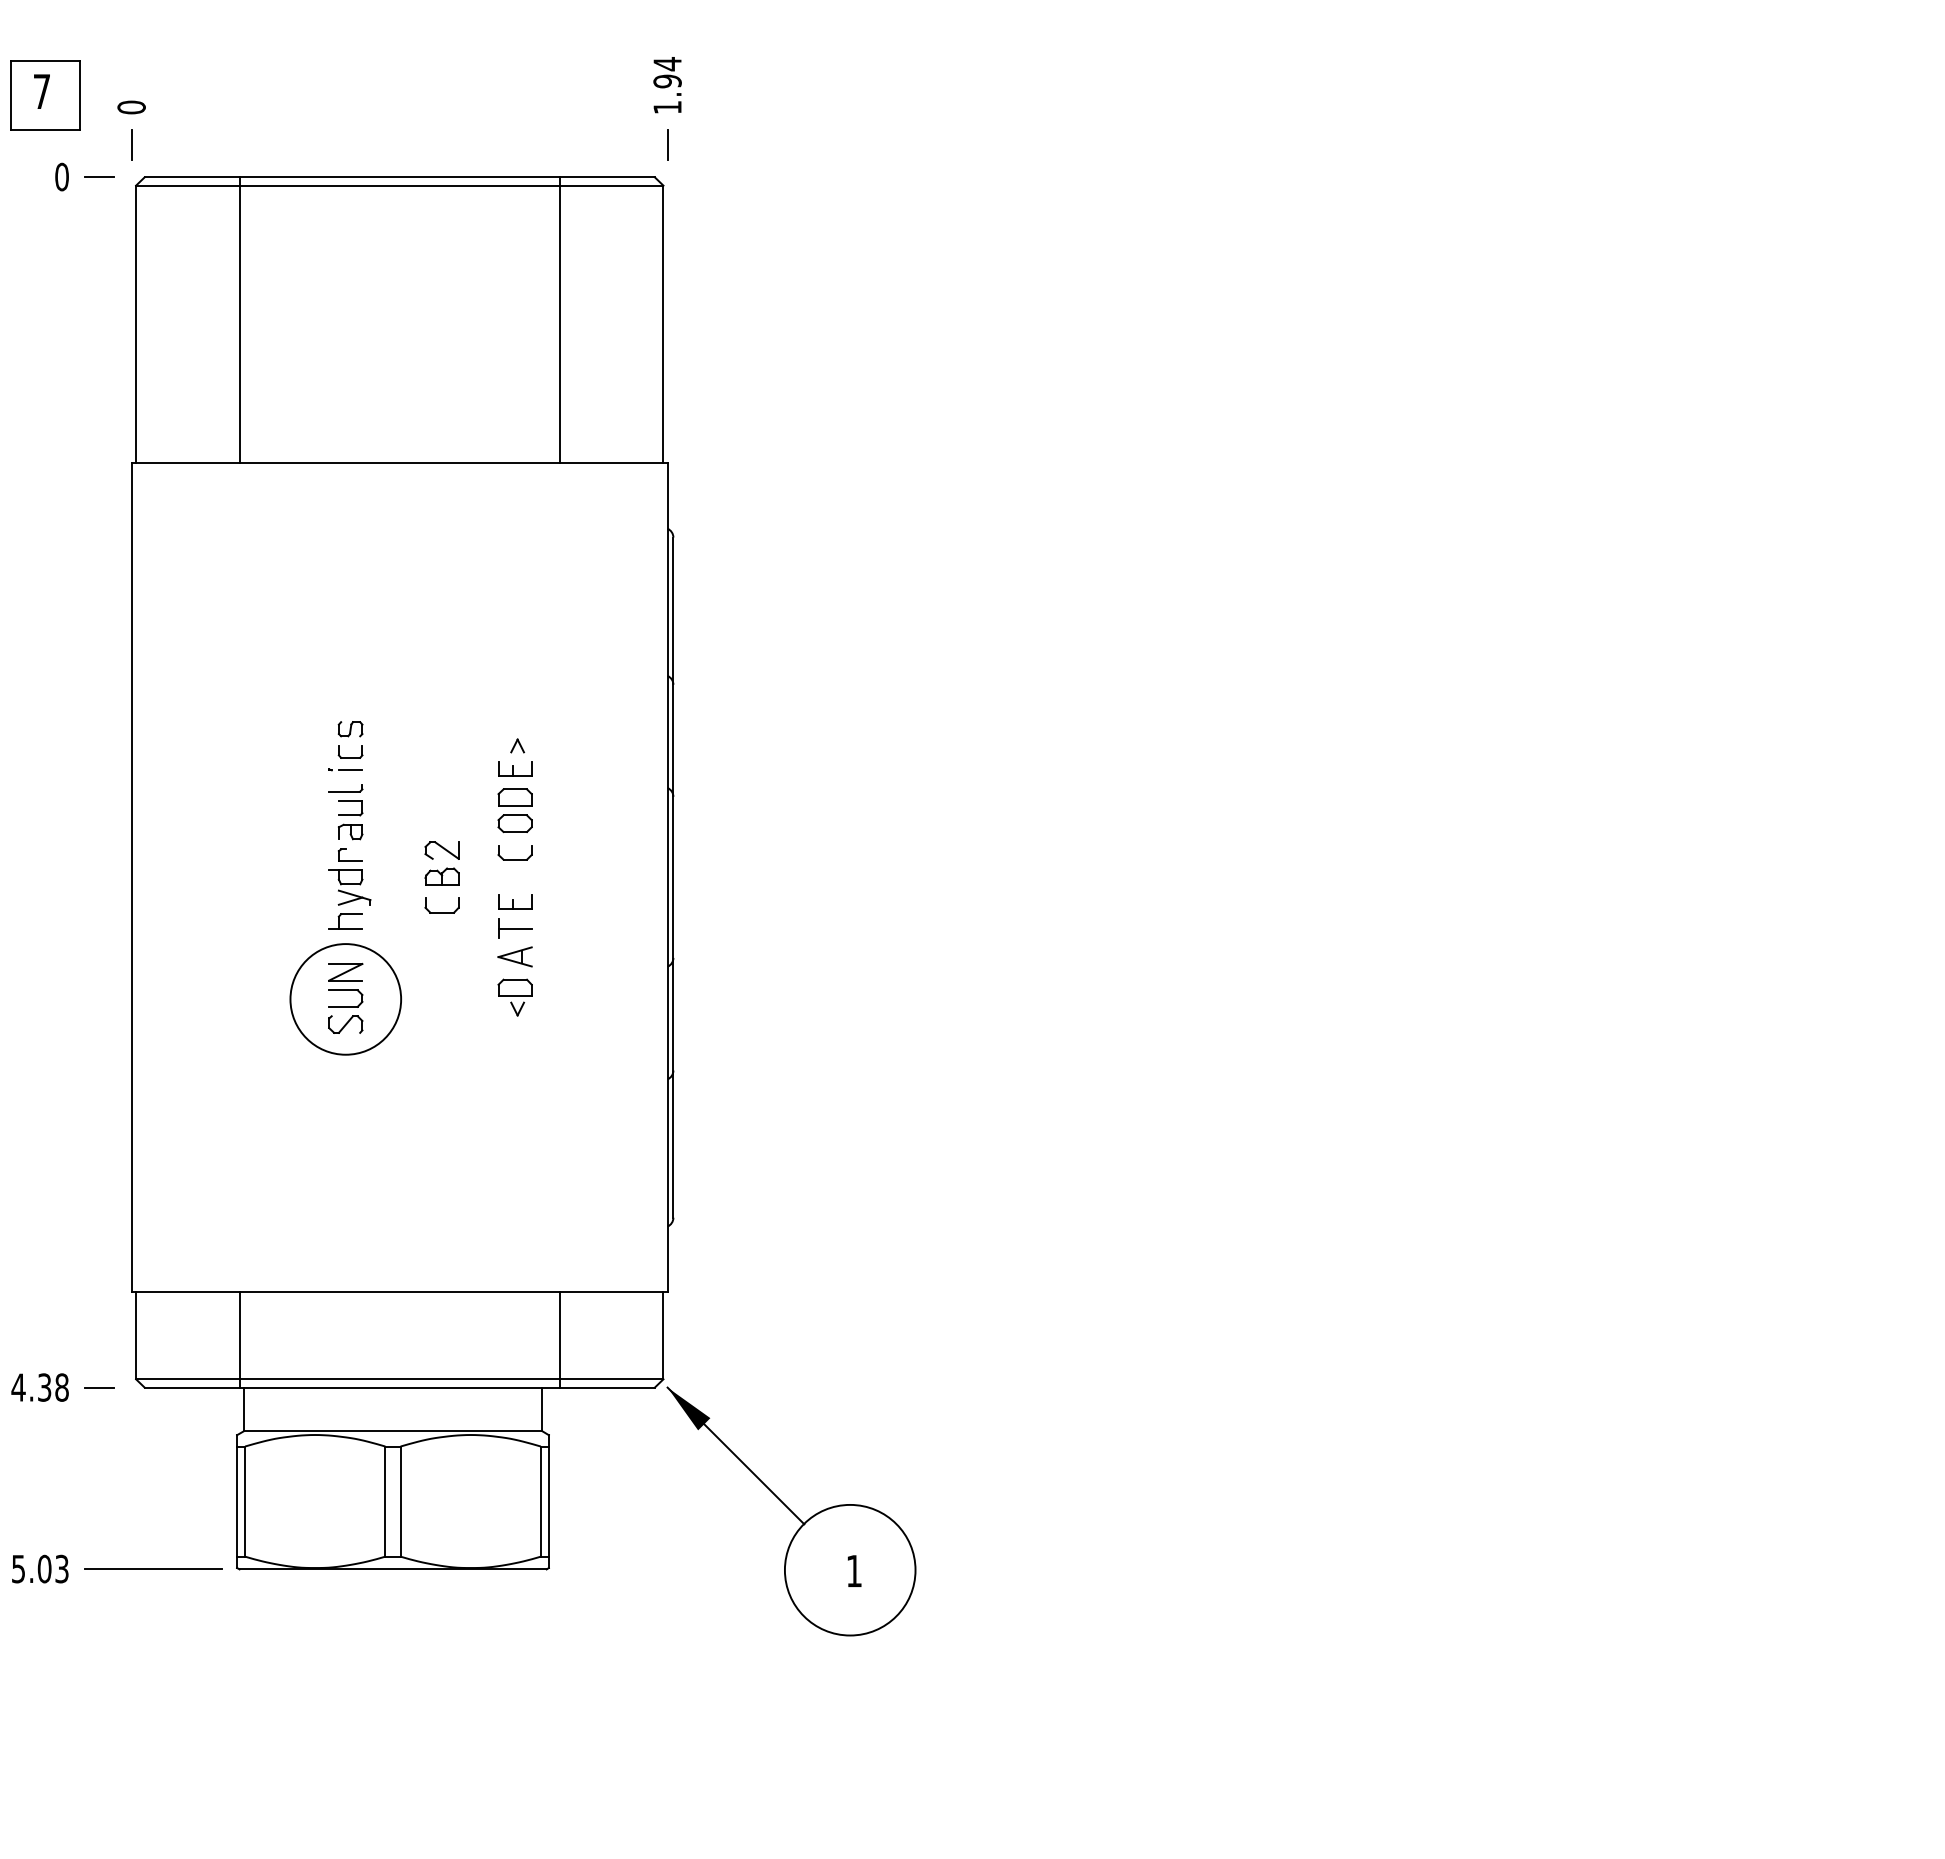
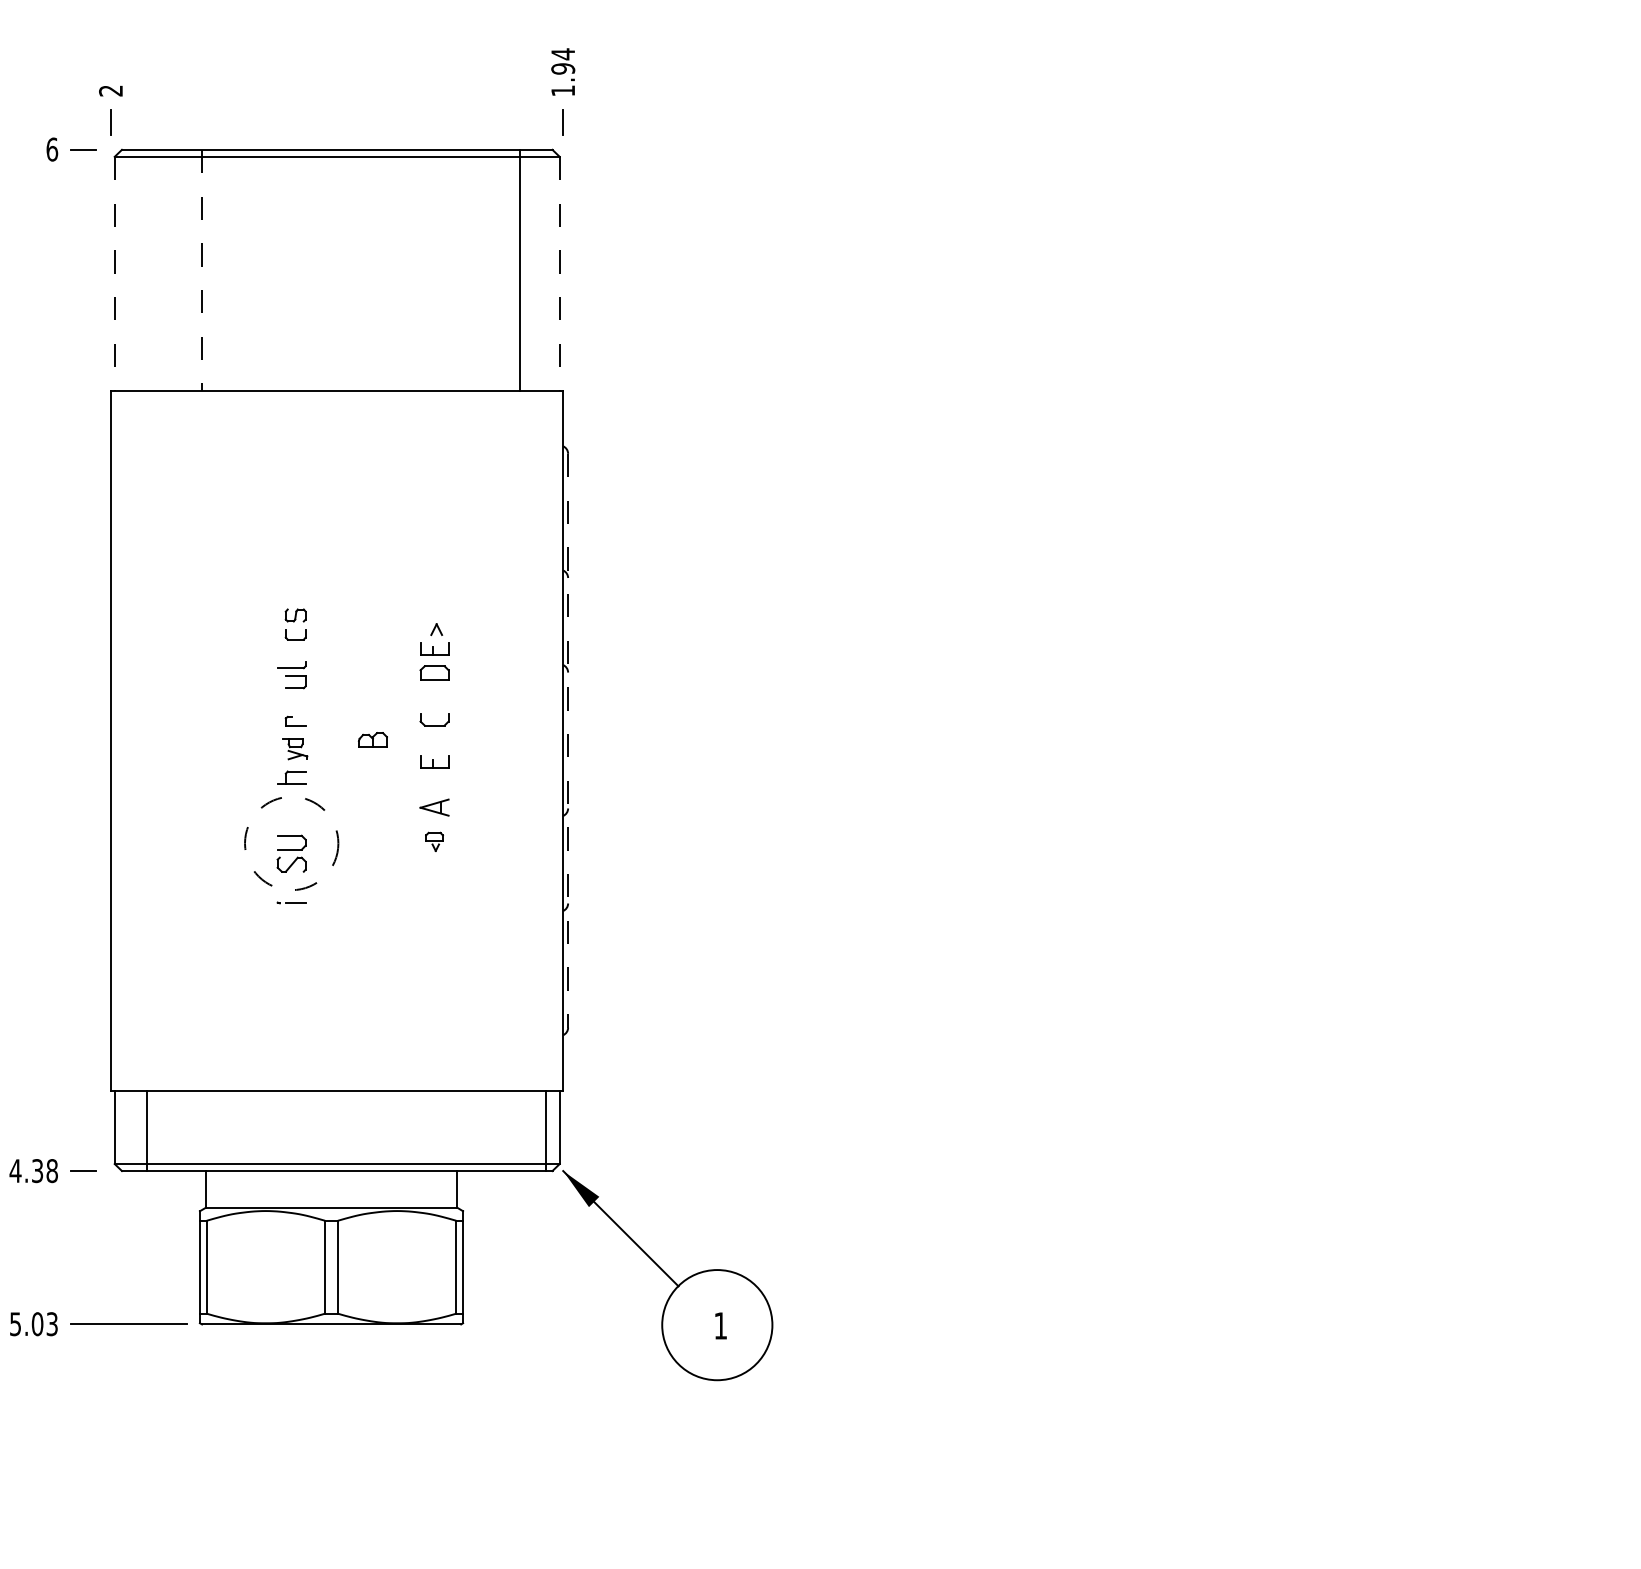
part: (45, 95) -> (38, 80), removed
text: (131, 107) -> (110, 90), 0 -> 2
text: (61, 176) -> (51, 149), 0 -> 6
line: (559, 319) -> (520, 269), moved
line: (239, 320) -> (201, 270), solid -> dashed
line: (136, 324) -> (115, 274), solid -> dashed
line: (663, 324) -> (559, 274), solid -> dashed
part: (345, 769) -> (291, 902), moved
part: (514, 823) -> (434, 695), removed
part: (350, 831) -> (295, 701), removed
part: (441, 850) -> (372, 717), removed
line: (673, 878) -> (568, 741), solid -> dashed
part: (349, 887) -> (294, 749), size x0.7
part: (441, 912) -> (372, 770), removed
part: (515, 928) -> (434, 783), removed
part: (345, 972) -> (291, 820), removed
part: (514, 997) -> (434, 841), size x0.6
circle: (345, 999) -> (291, 843), solid -> dashed
line: (239, 1339) -> (146, 1130), moved
line: (559, 1339) -> (546, 1130), moved

